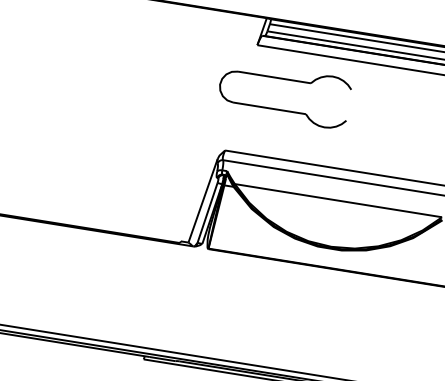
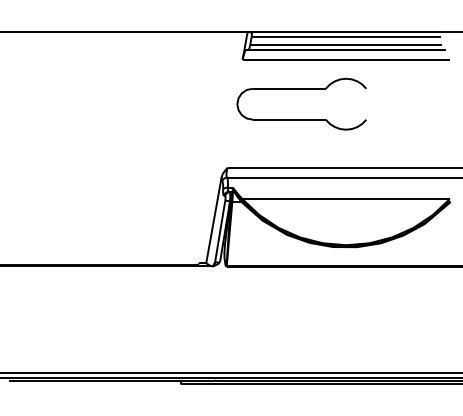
part: (286, 80) -> (301, 89), moved

